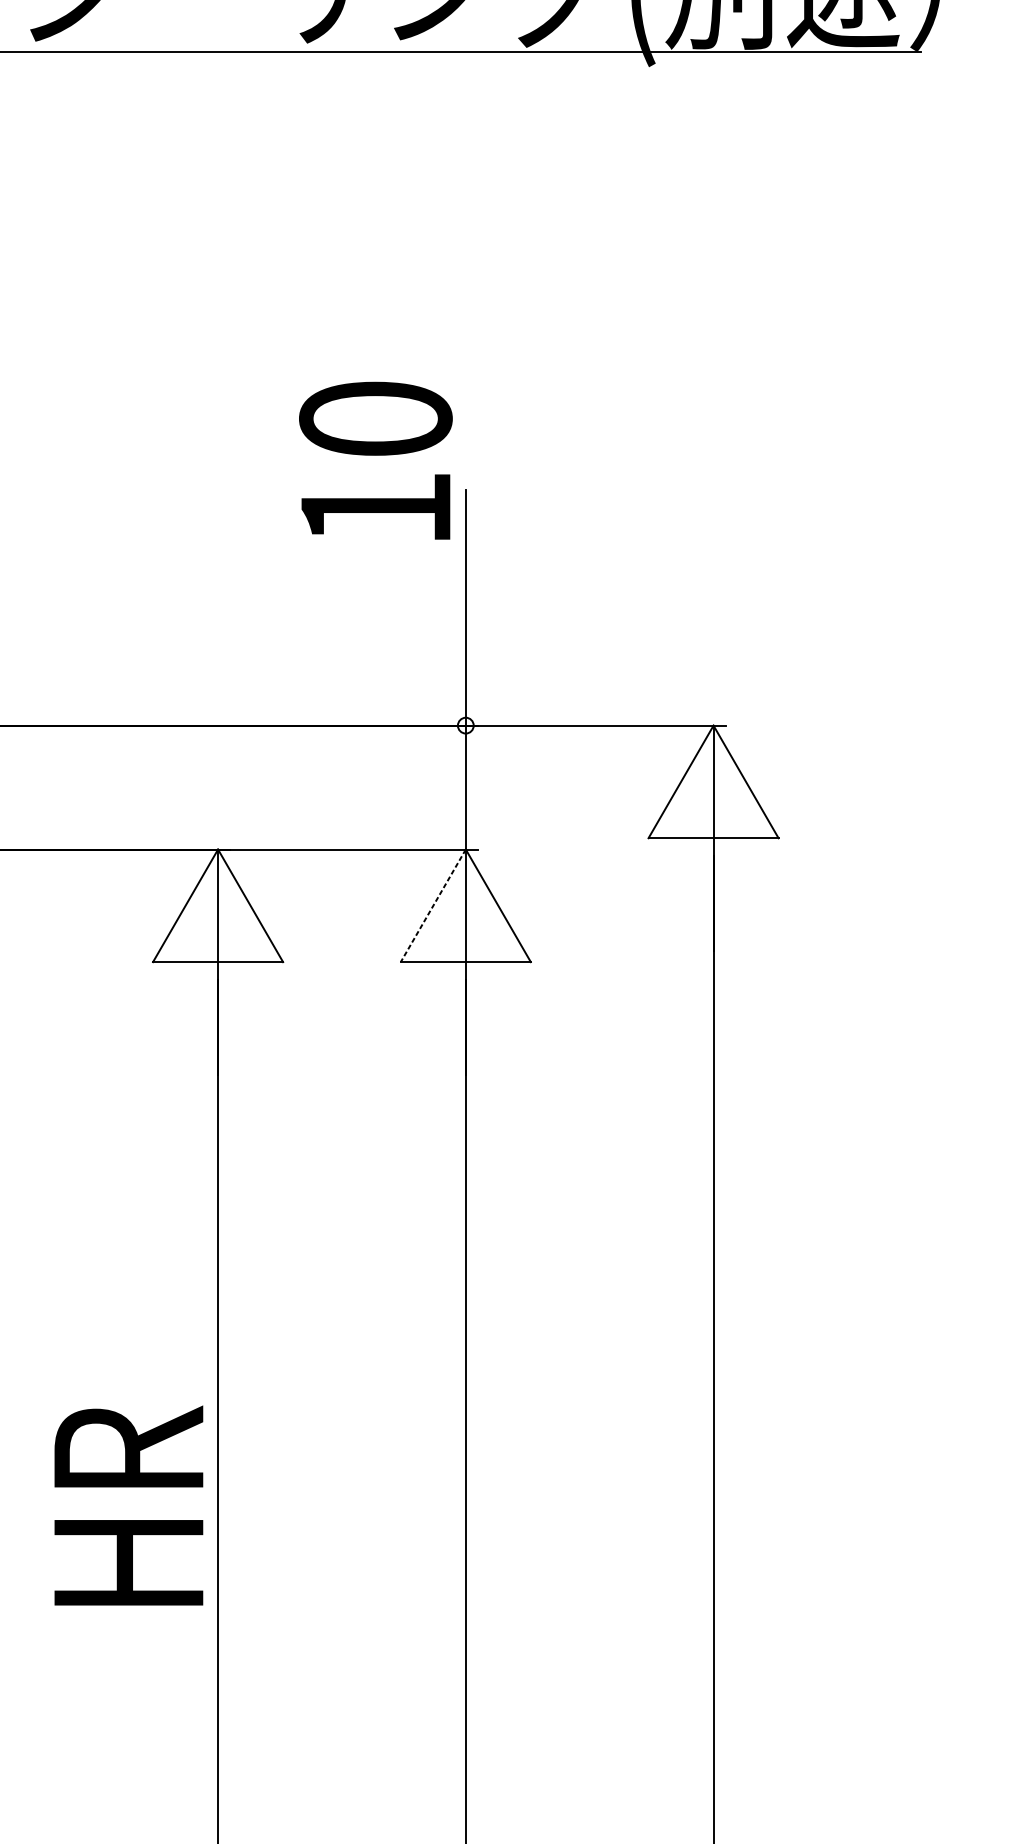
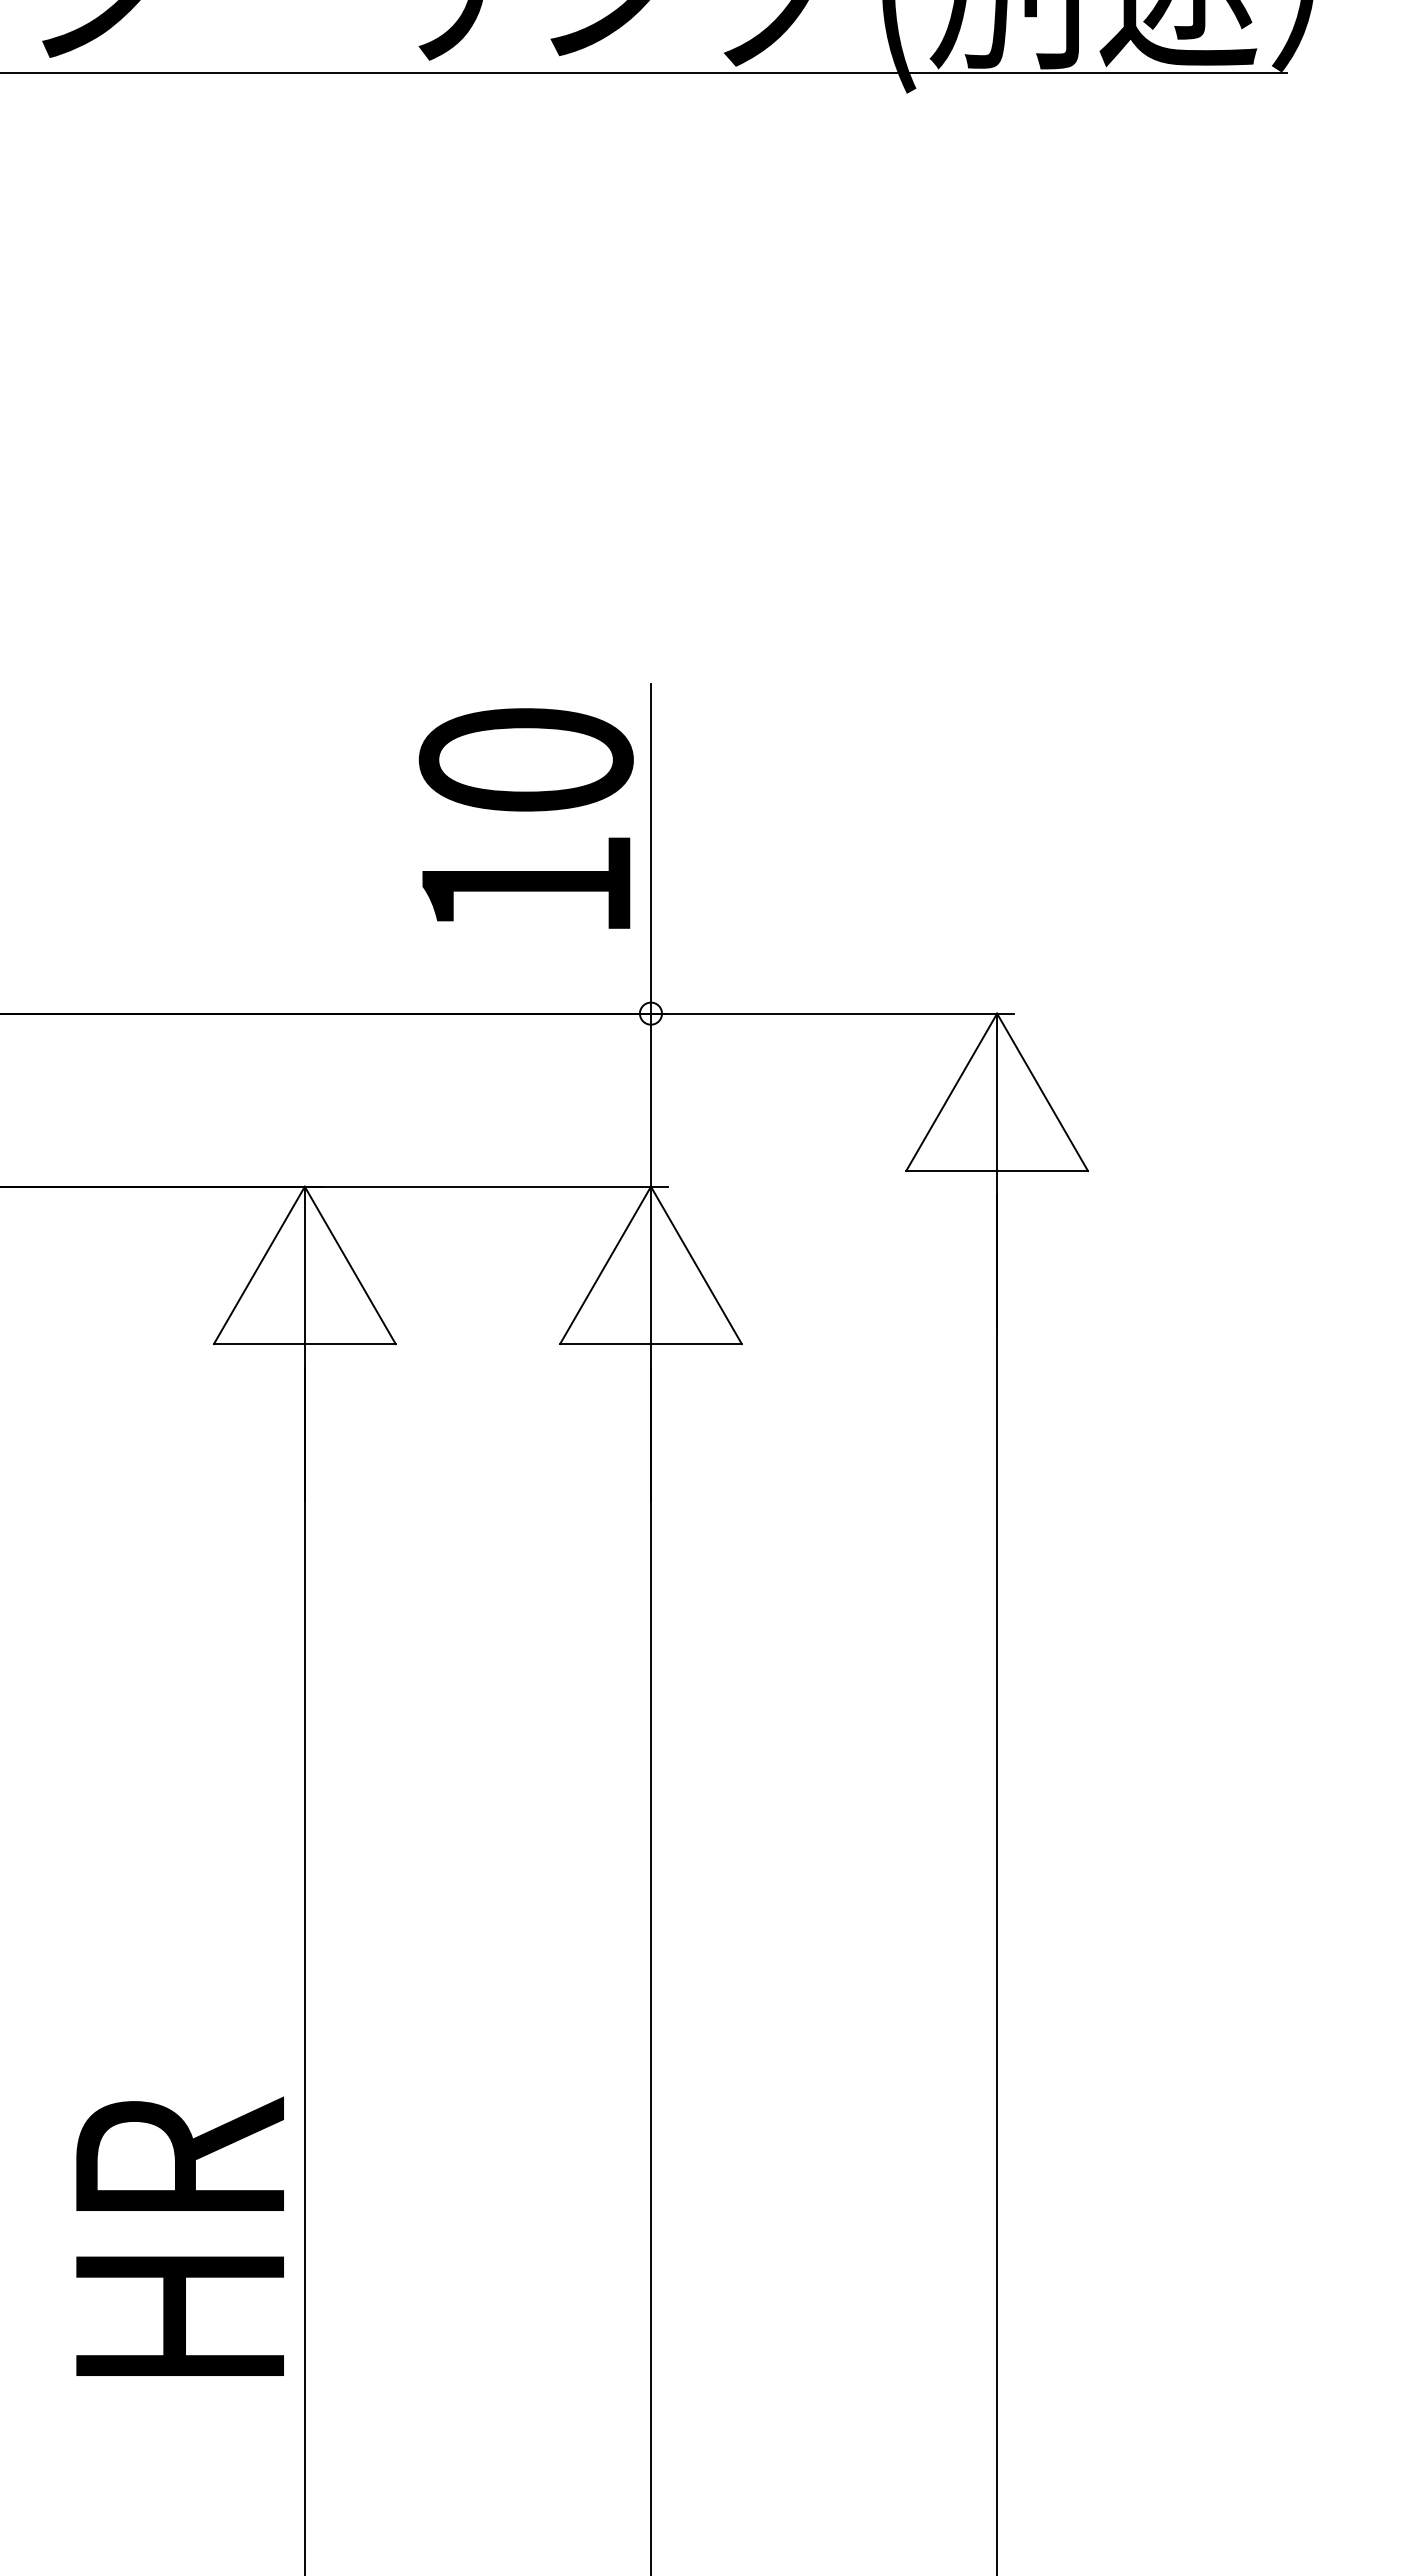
text: (375, 460) -> (525, 818), moved
line: (433, 905) -> (605, 1265), dashed -> solid
text: (128, 1504) -> (179, 2235), moved

